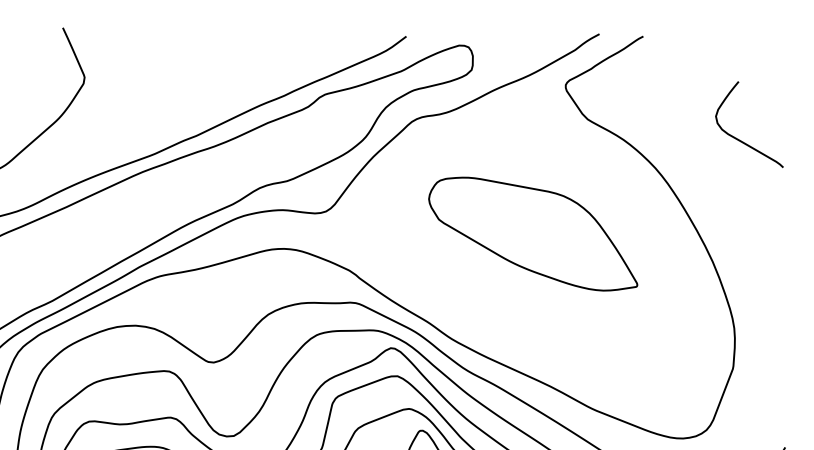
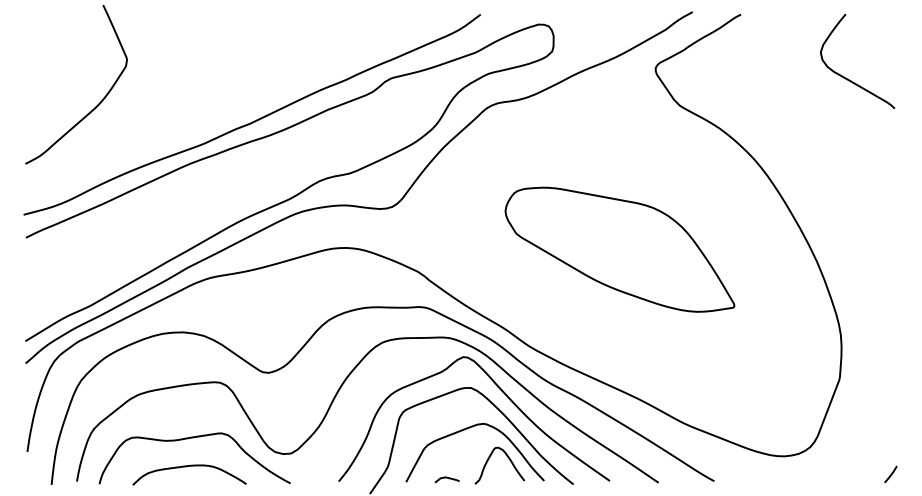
curve: (739, 139) -> (846, 77), moved
part: (532, 233) -> (619, 249), moved

